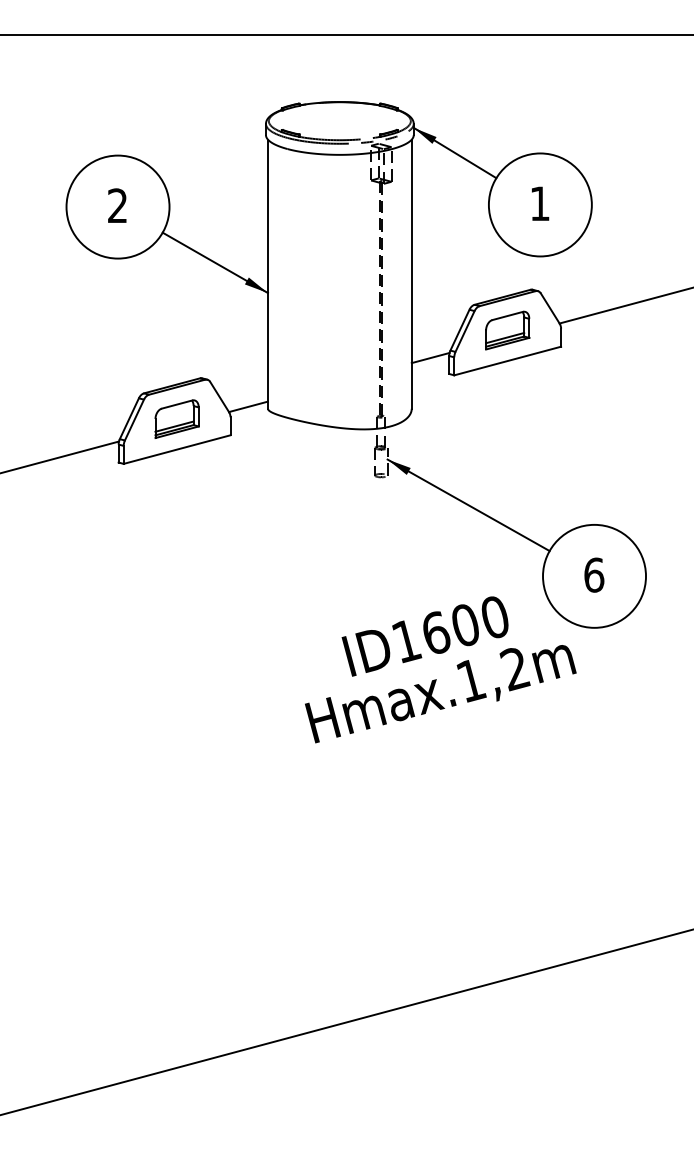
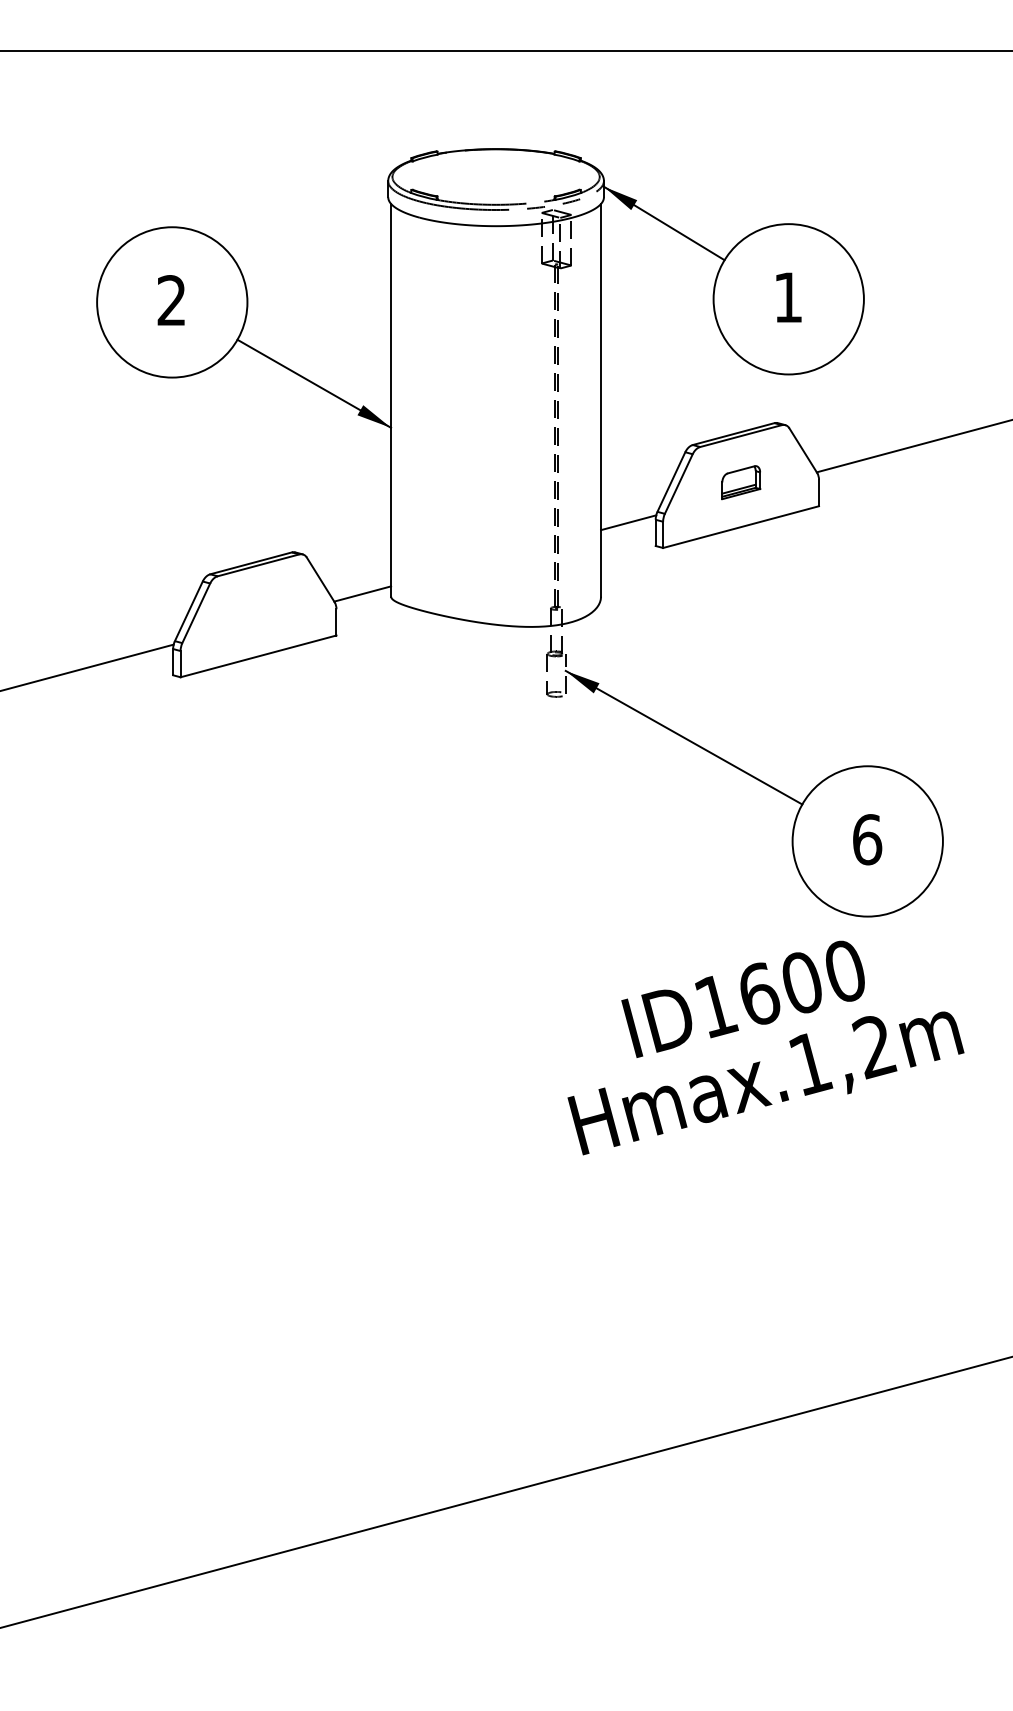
part: (507, 330) -> (740, 482), size x0.6
part: (176, 418) -> (257, 611), removed
text: (440, 669) -> (765, 1047), moved

